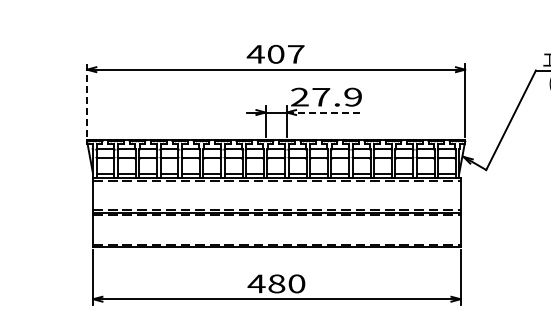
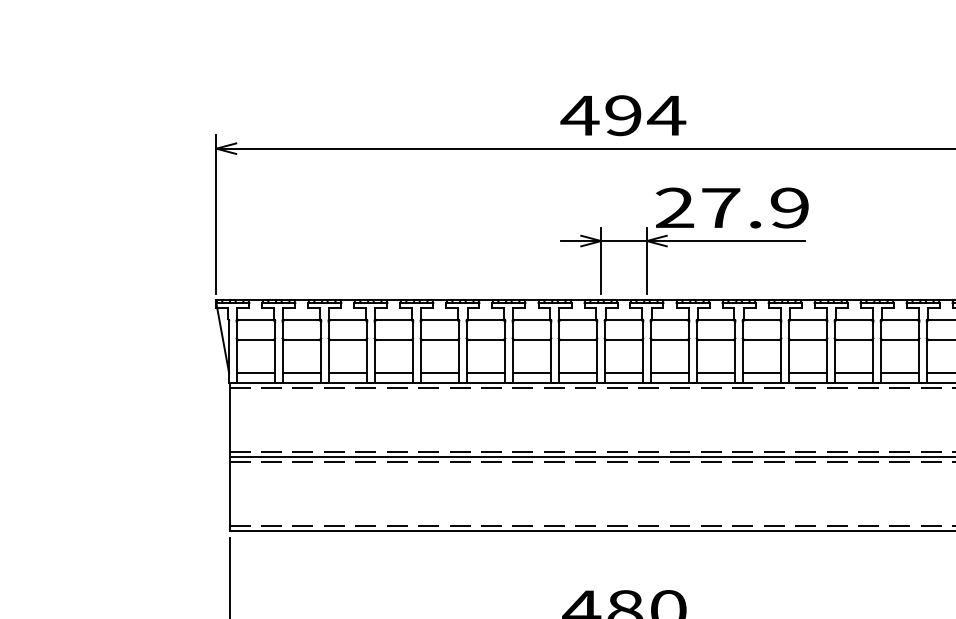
text: (286, 54) -> (646, 115), 407 -> 494
line: (87, 100) -> (217, 215), dashed -> solid
line: (323, 112) -> (725, 240), dashed -> solid

